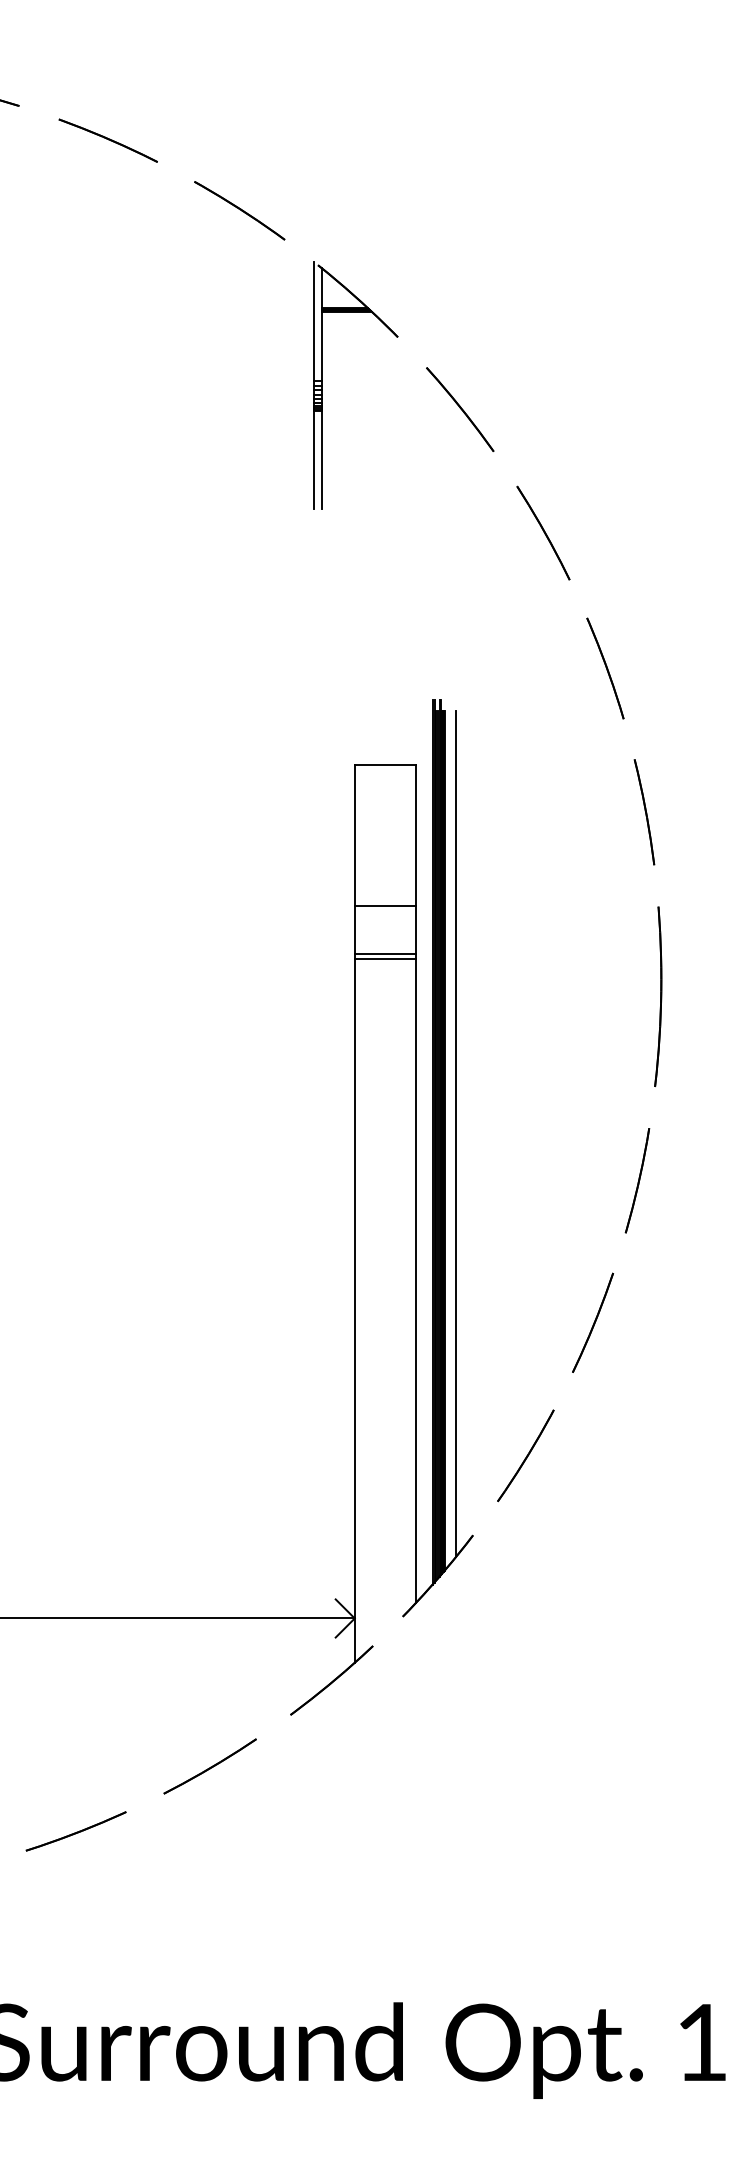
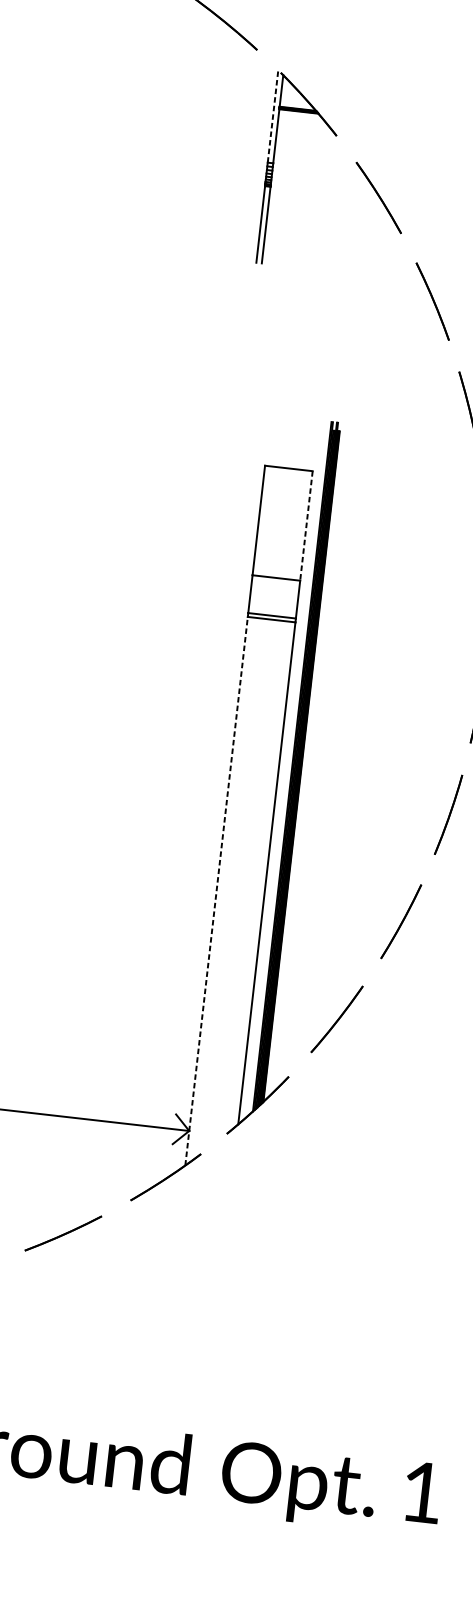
line: (314, 321) -> (273, 116), solid -> dashed
line: (415, 835) -> (306, 526), solid -> dashed
line: (456, 1133) -> (311, 761), removed
line: (354, 1310) -> (216, 890), solid -> dashed

